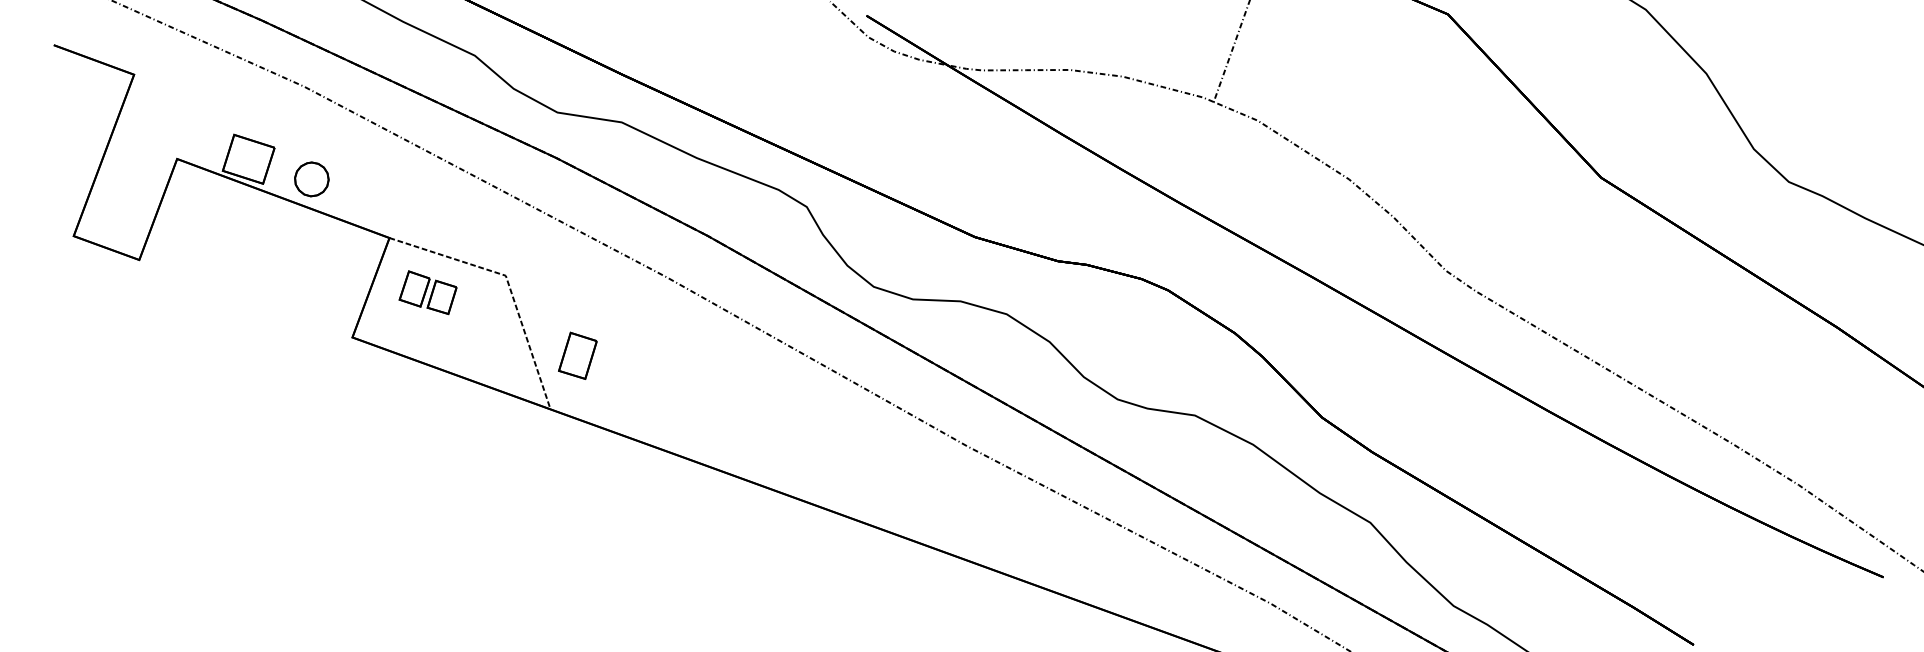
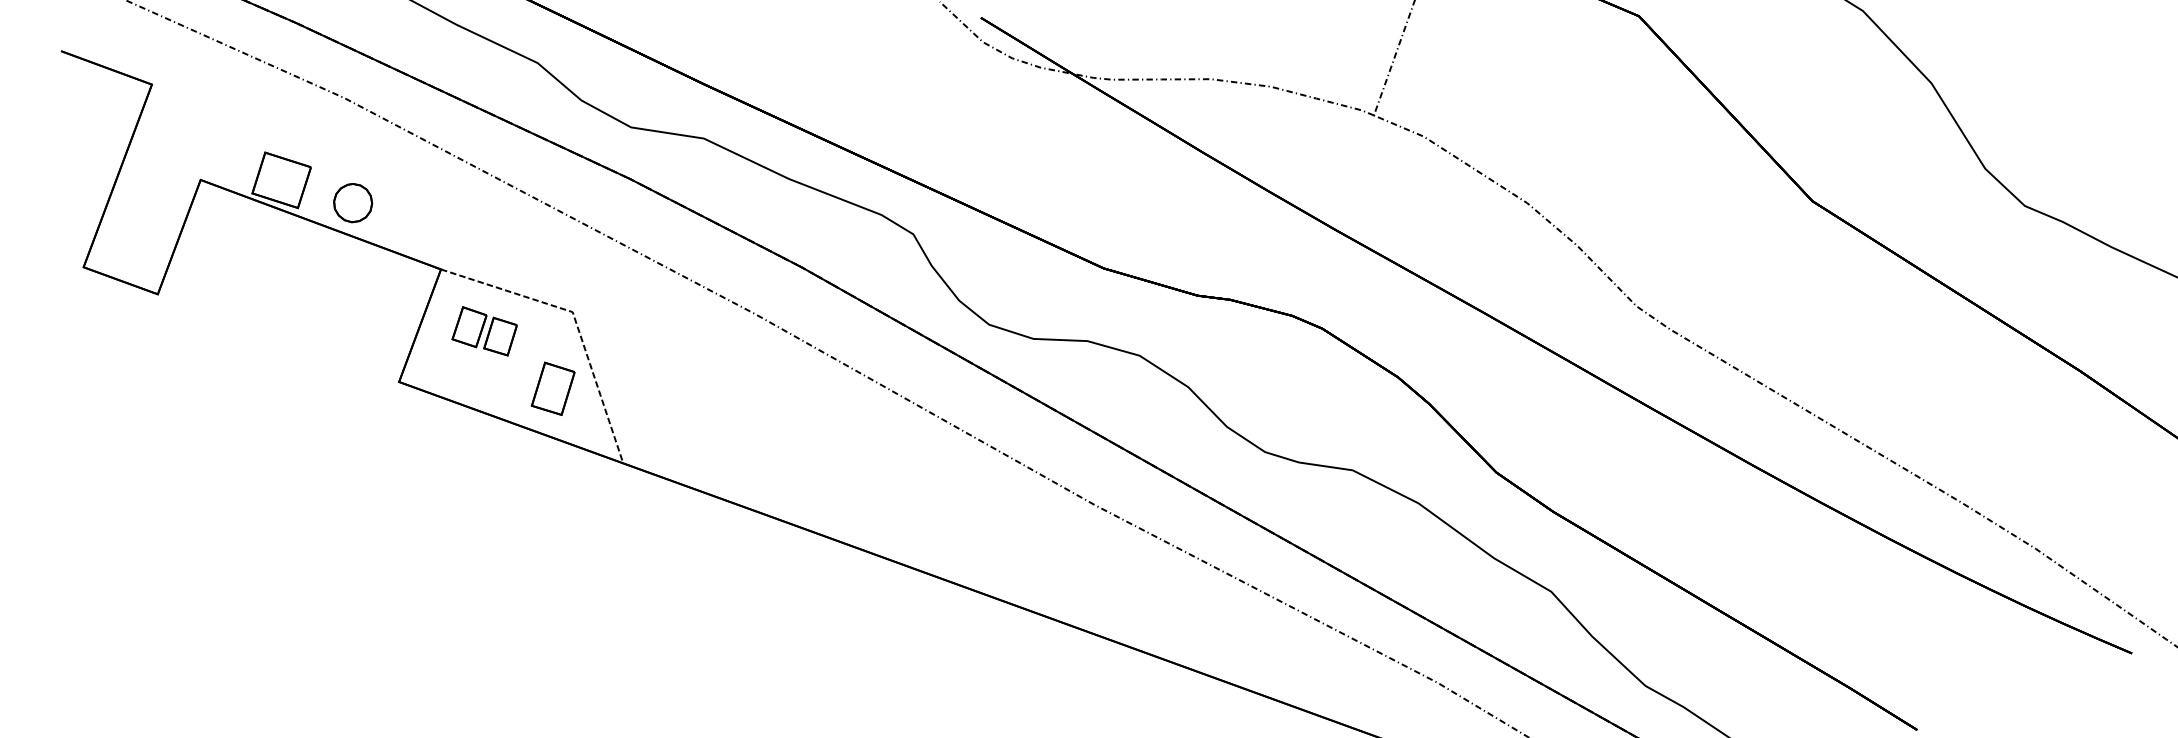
part: (577, 355) -> (552, 388), moved

